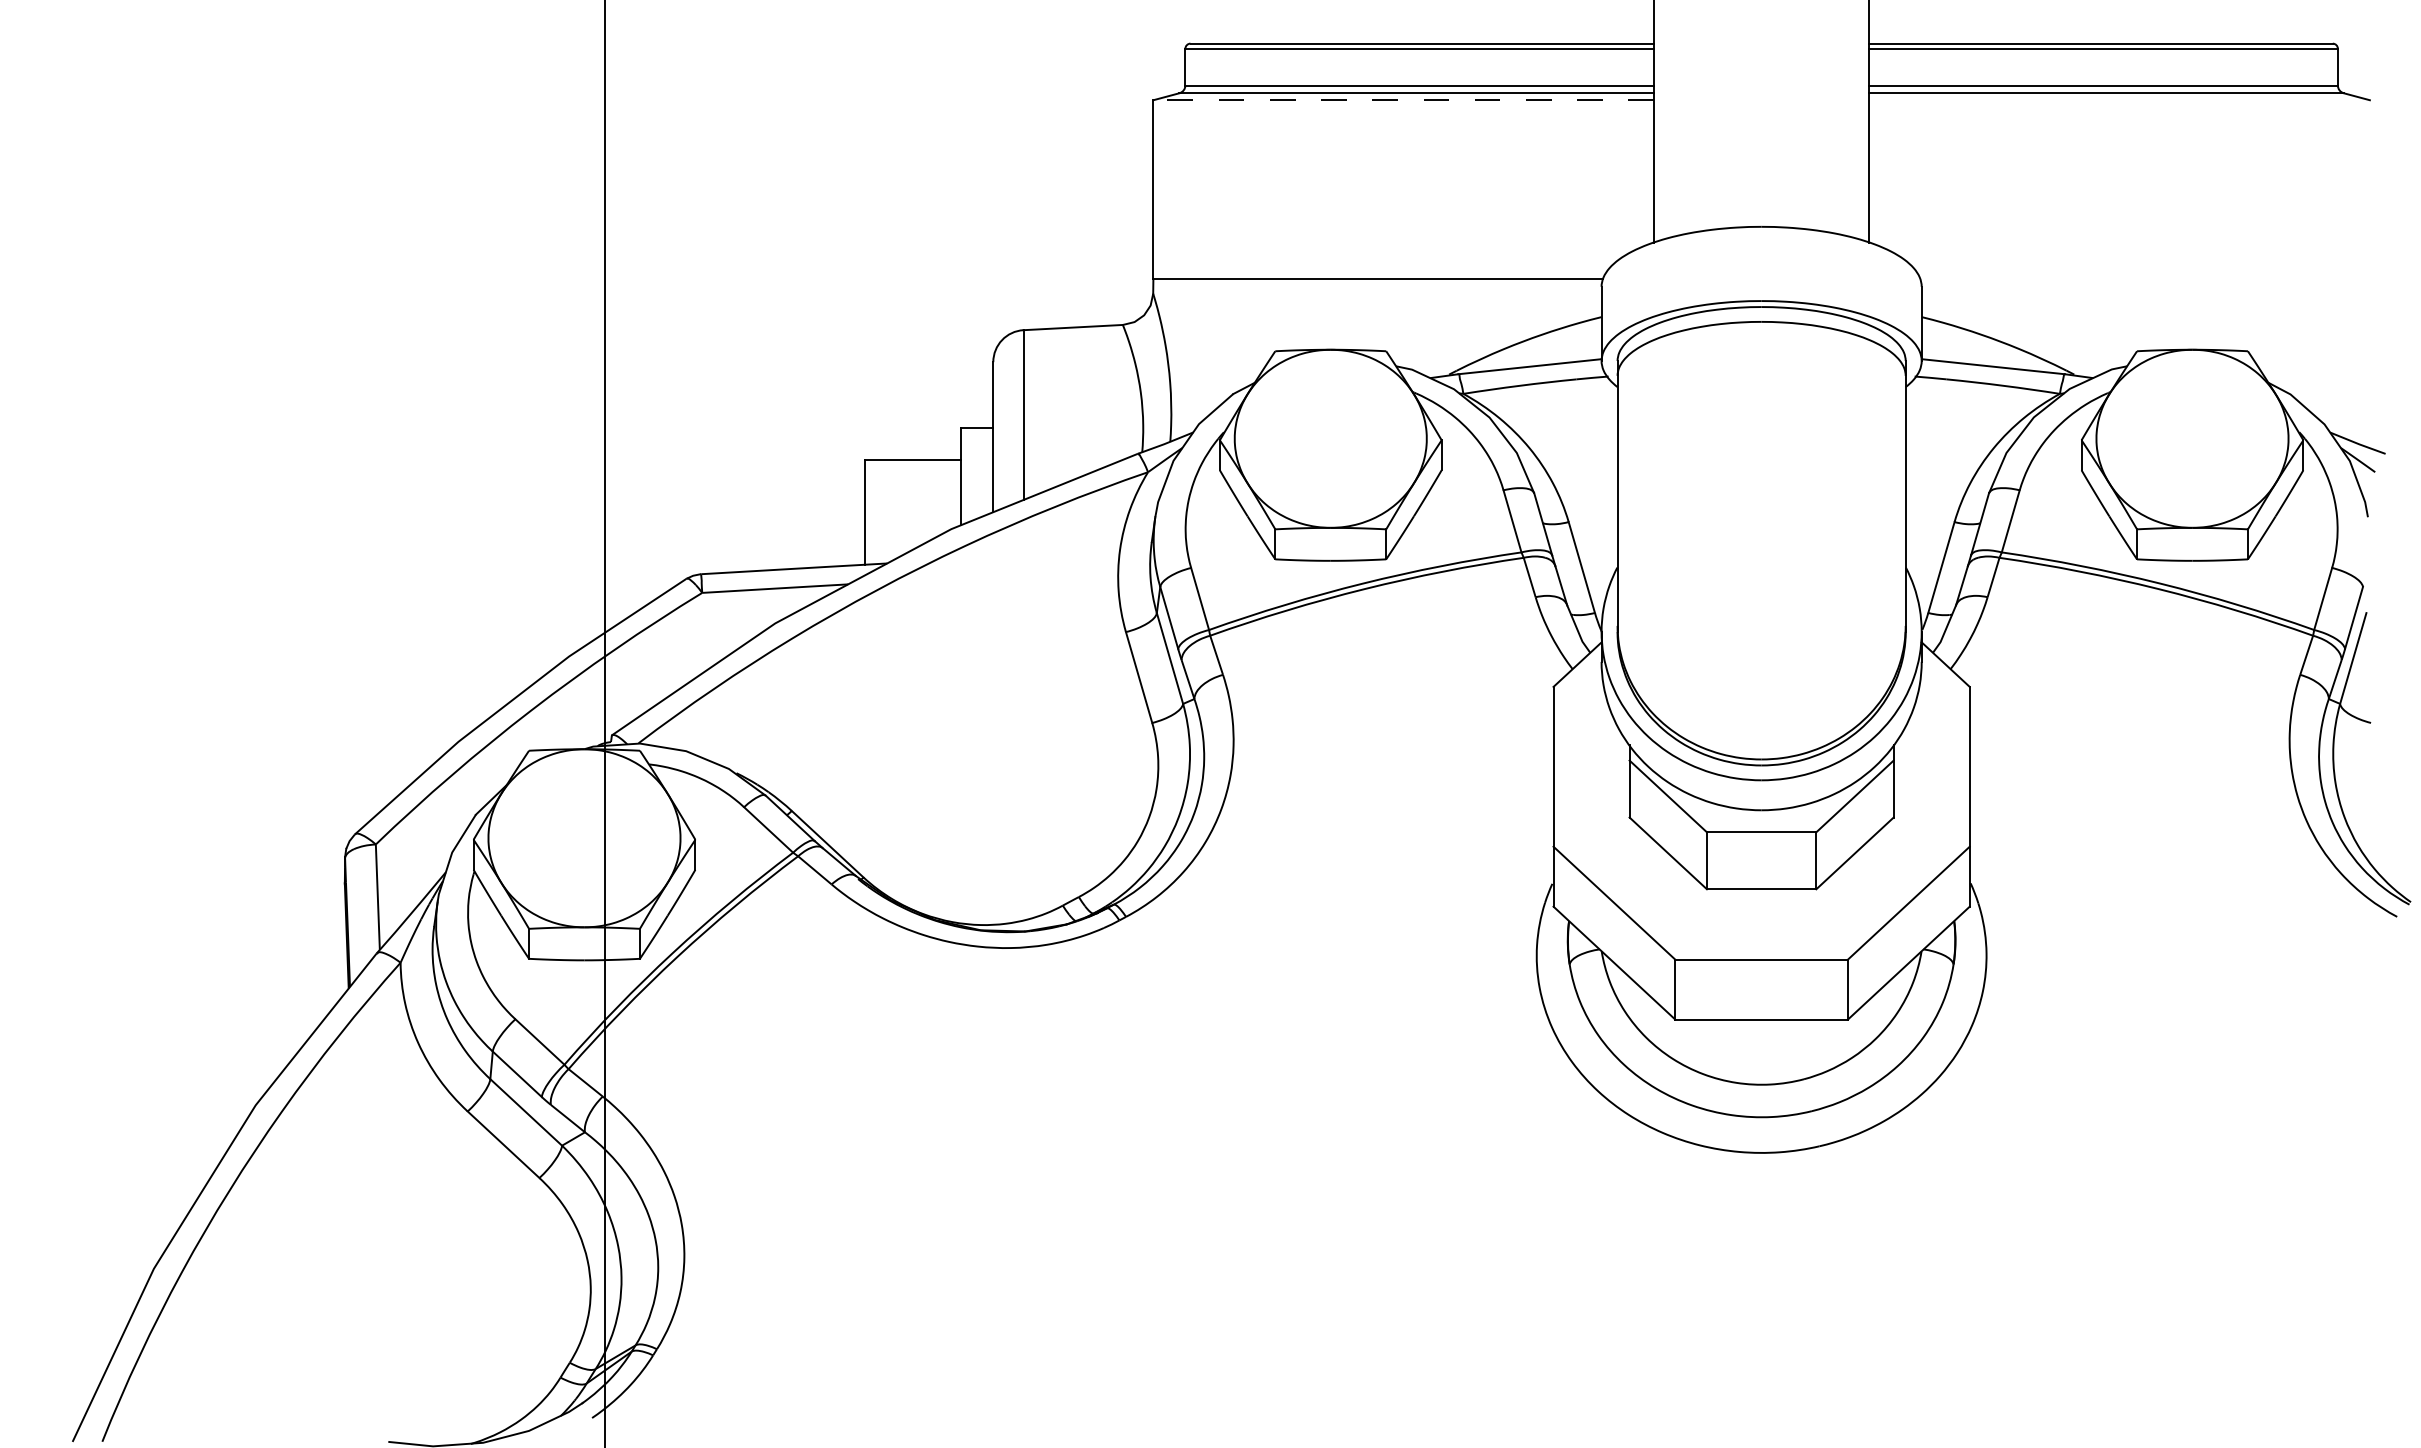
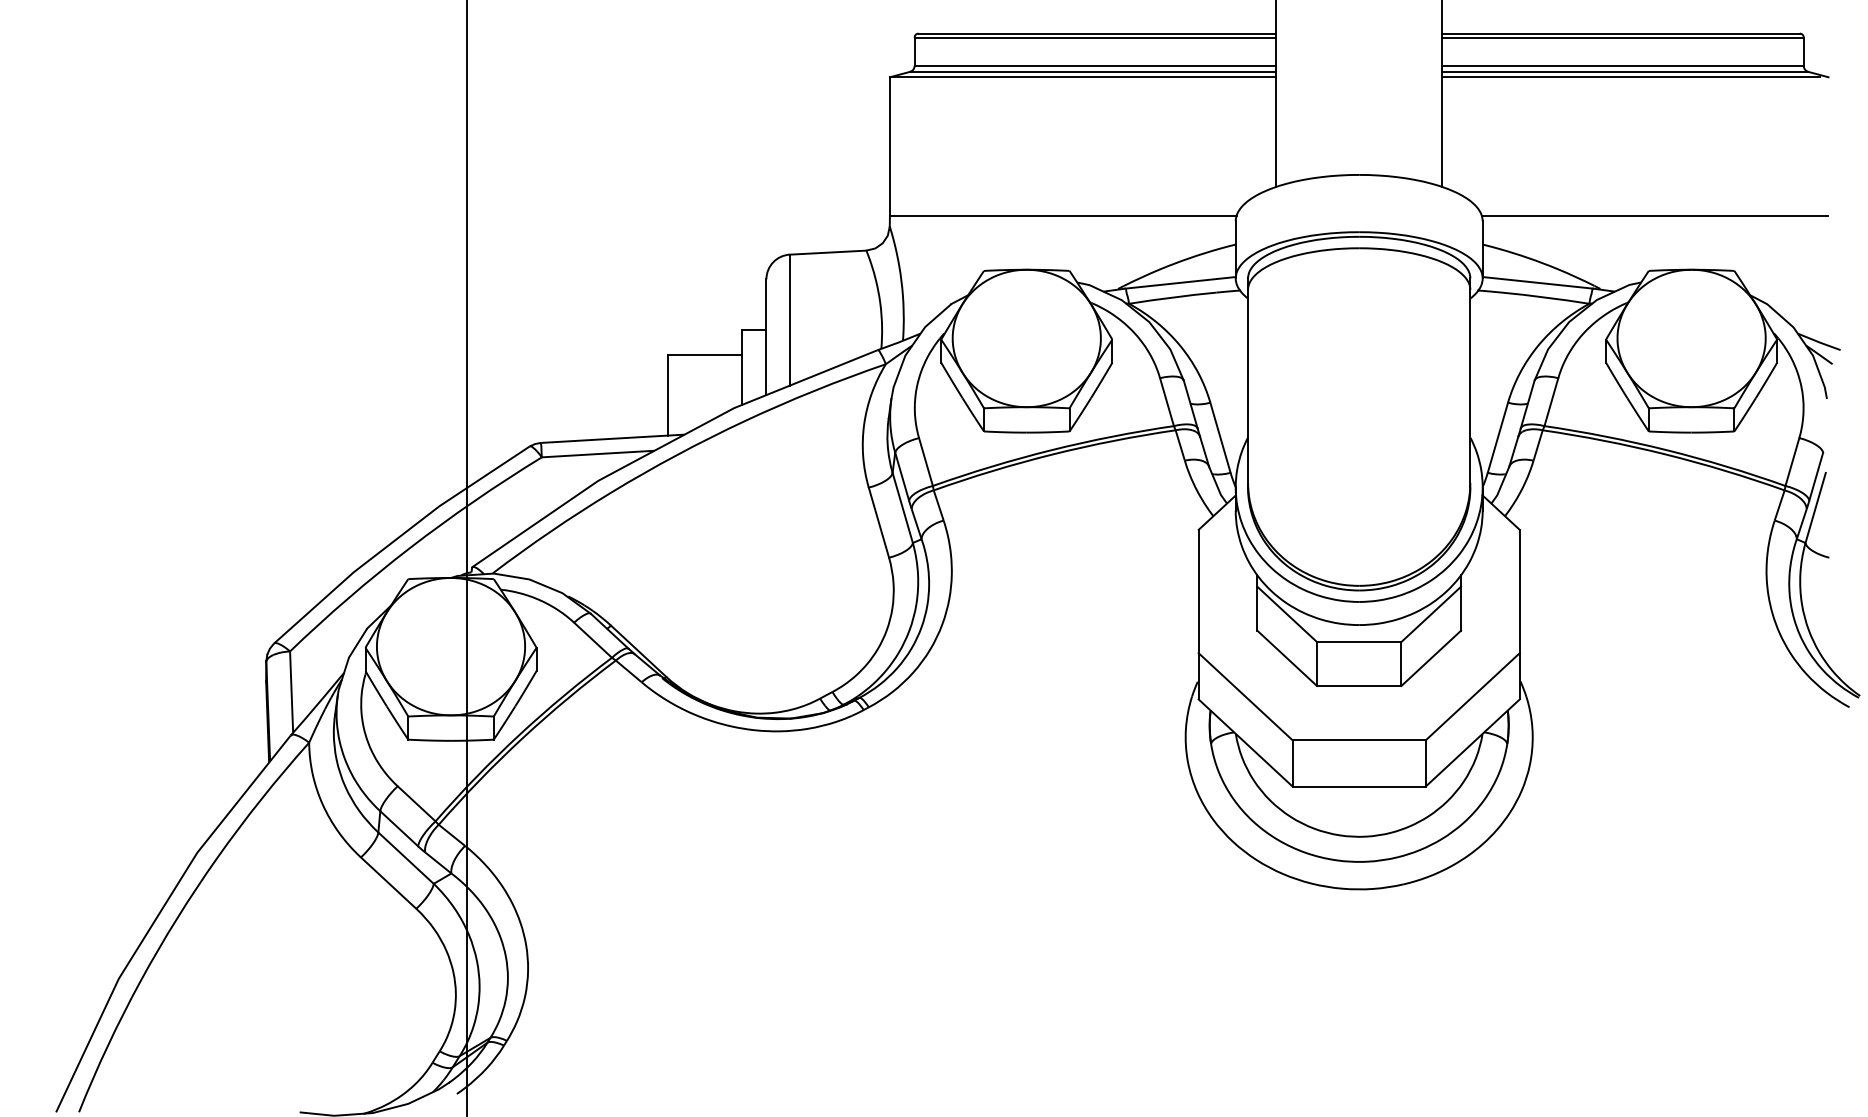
line: (1403, 100) -> (1082, 77), dashed -> solid
line: (2113, 100) -> (1630, 77), added
line: (2144, 279) -> (1654, 215), added

